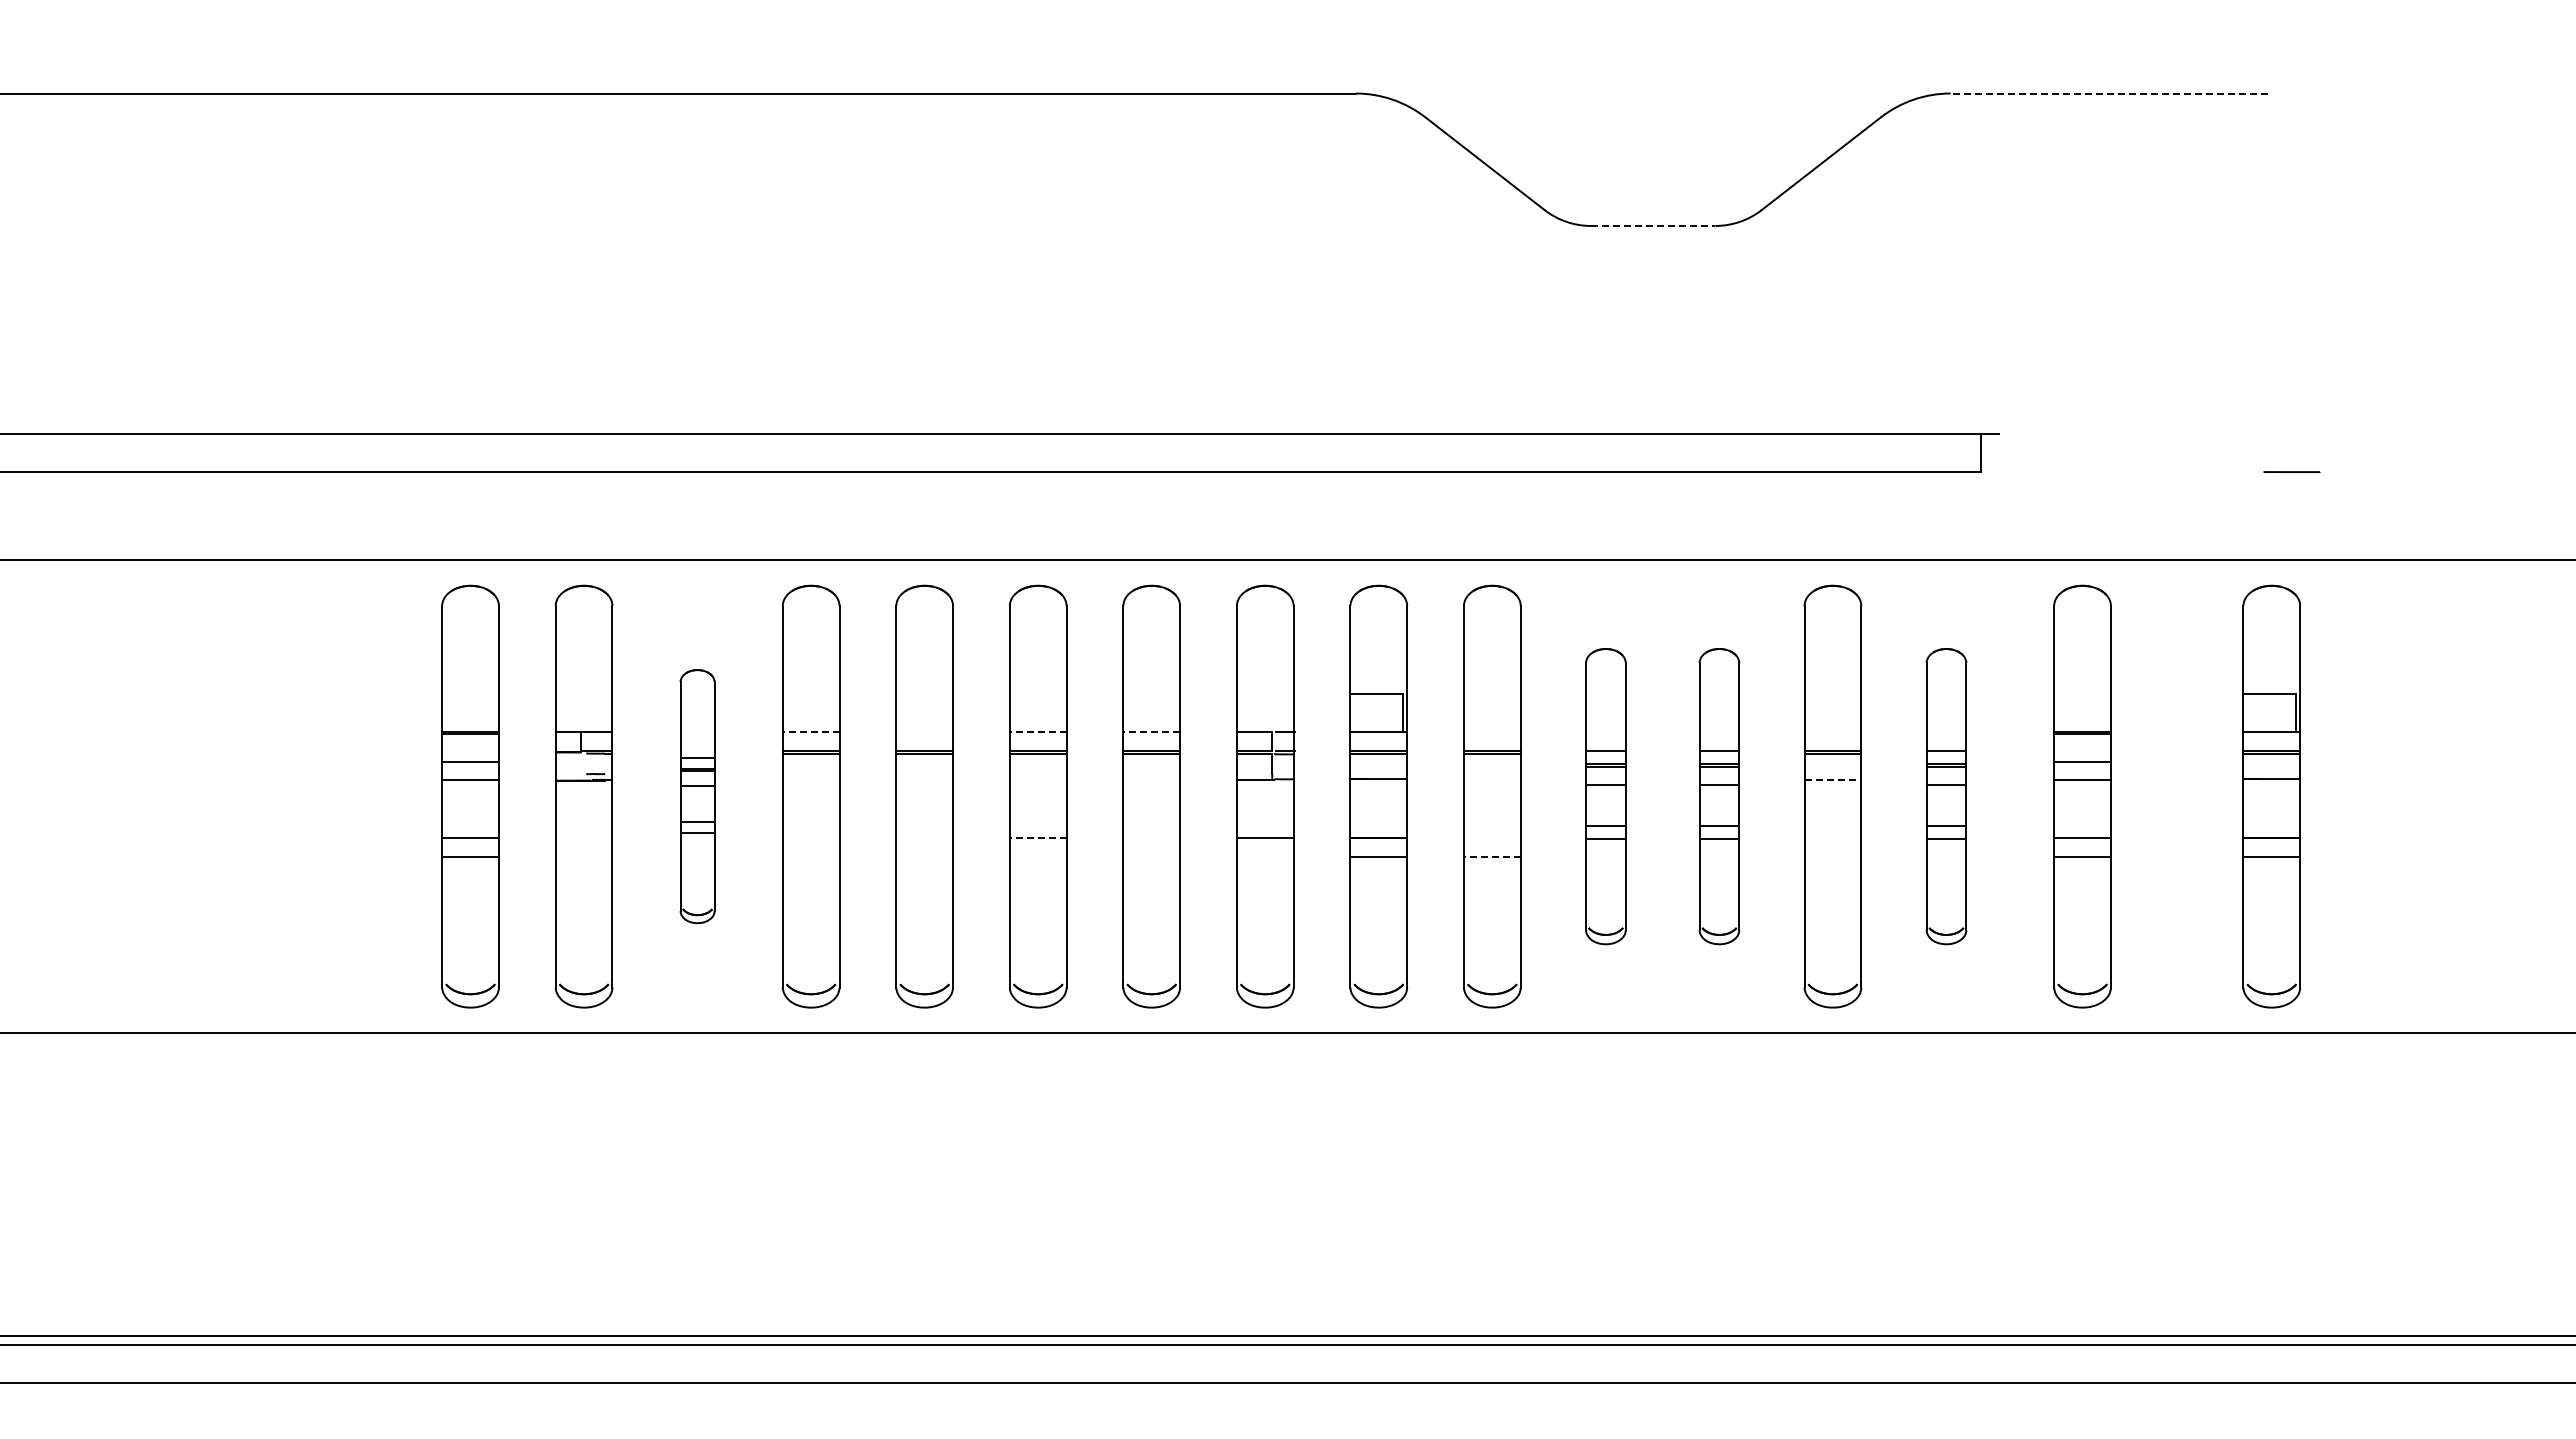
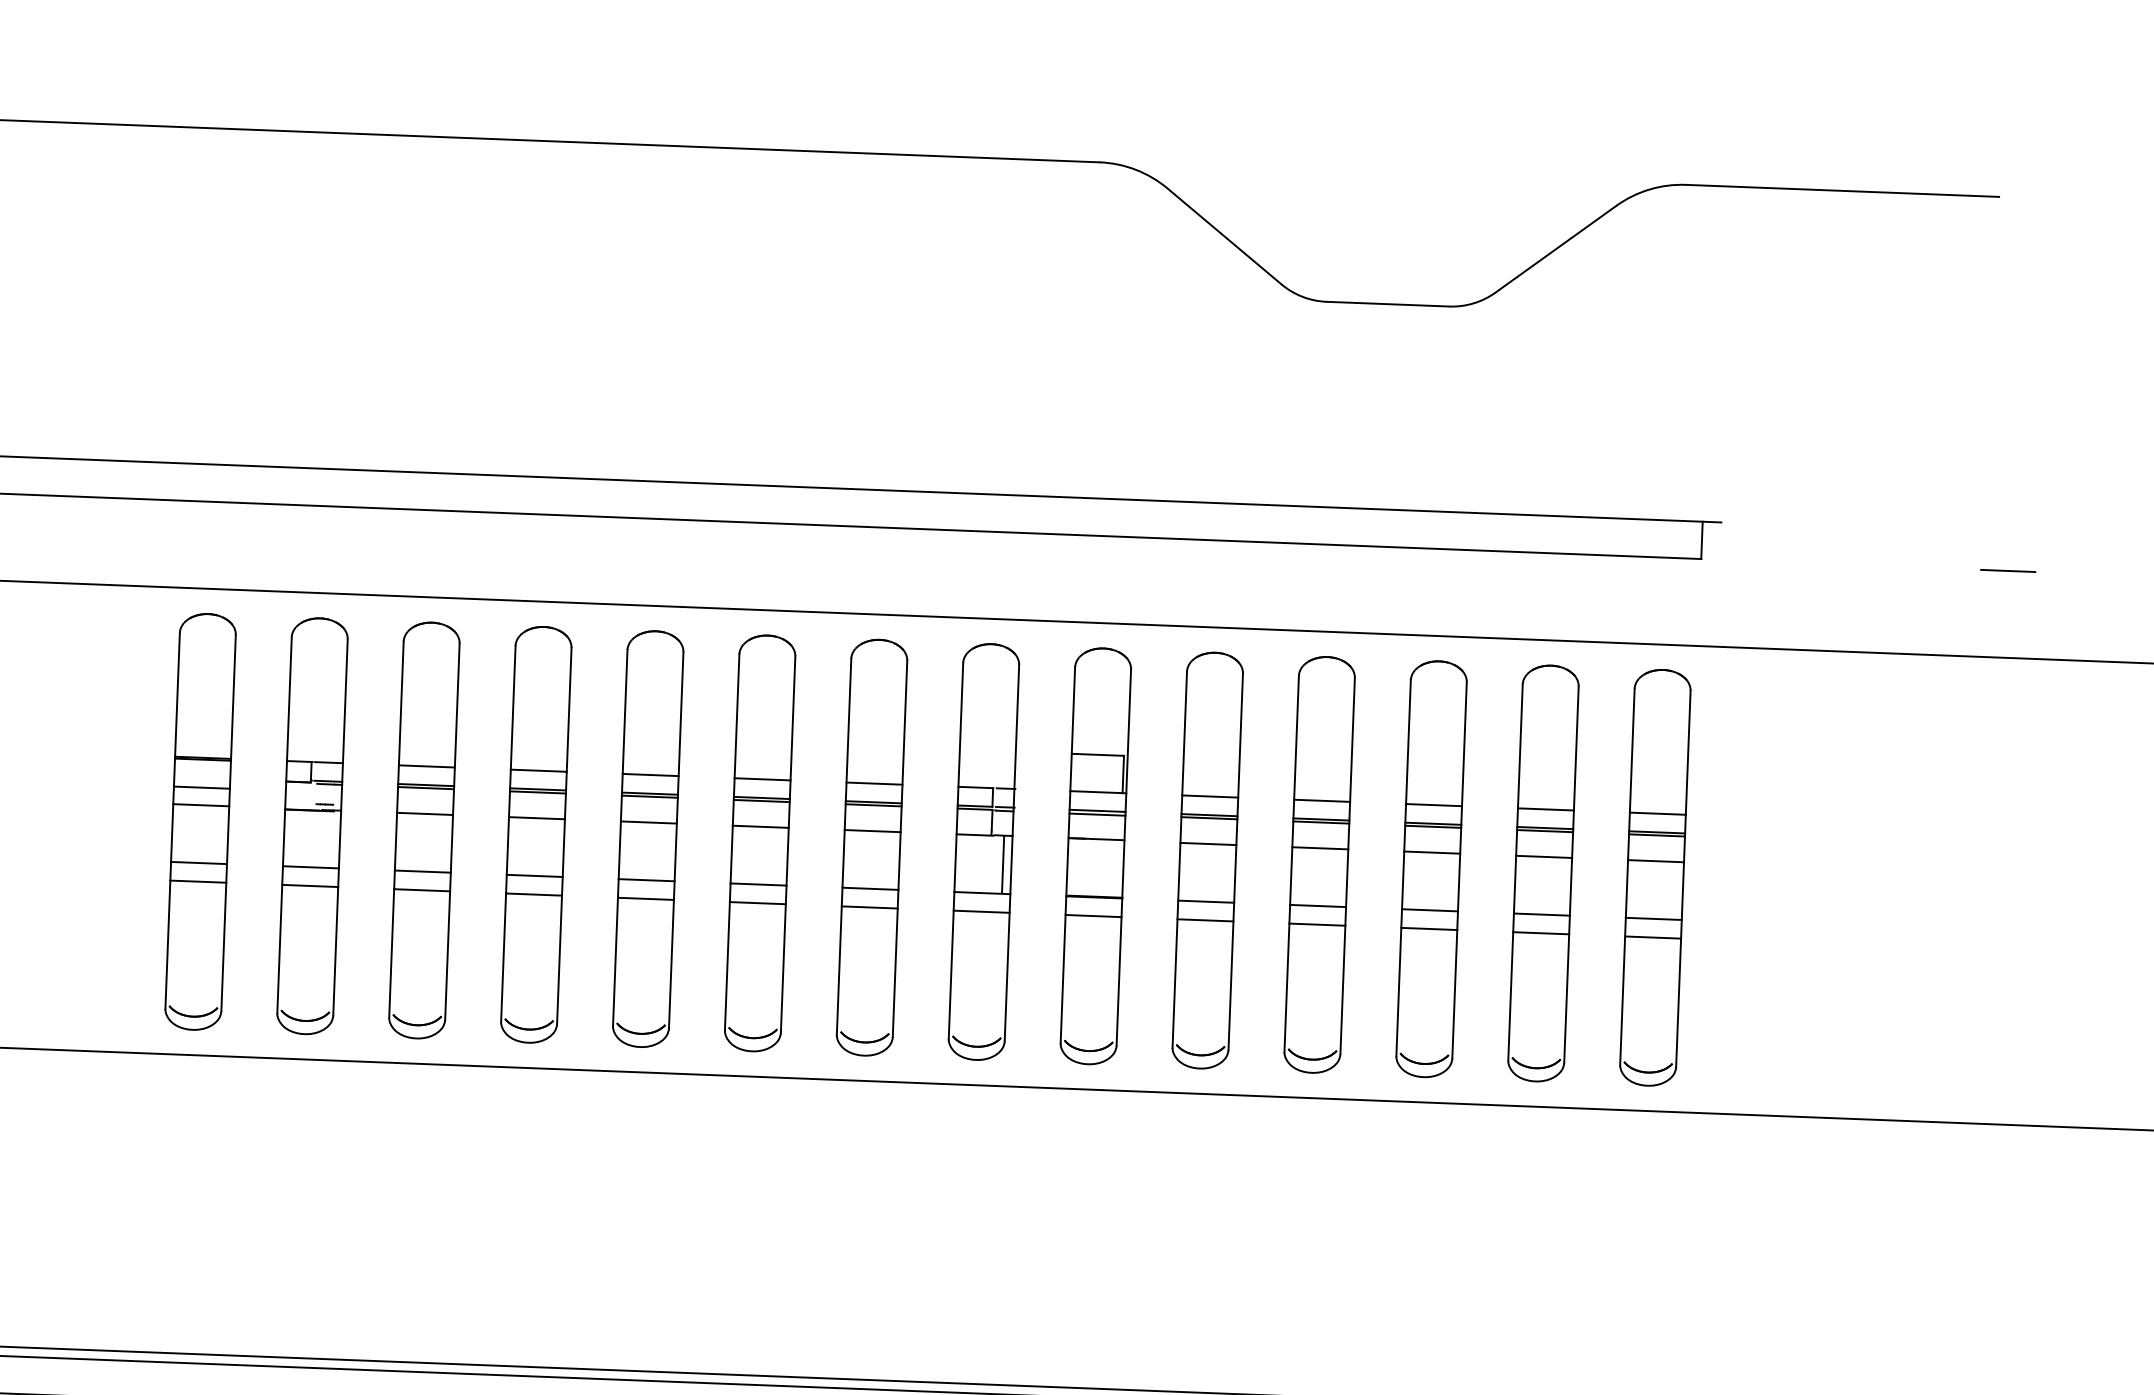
line: (2109, 93) -> (1842, 190), dashed -> solid
line: (1653, 225) -> (1388, 303), dashed -> solid
line: (810, 731) -> (538, 770), dashed -> solid
line: (924, 731) -> (650, 774), added
line: (1037, 731) -> (761, 779), dashed -> solid
line: (1151, 731) -> (874, 783), dashed -> solid
line: (1491, 731) -> (1209, 796), added
line: (1832, 731) -> (1545, 809), added
line: (810, 779) -> (536, 817), added
line: (924, 779) -> (648, 822), added
line: (1037, 779) -> (760, 826), added
line: (1151, 779) -> (872, 830), added
line: (1491, 779) -> (1207, 843), added
line: (1833, 779) -> (1544, 856), dashed -> solid
part: (697, 796) -> (424, 830), size x1.67
part: (1605, 796) -> (1319, 864), size x1.43
part: (1719, 796) -> (1431, 869), size x1.43
part: (1946, 796) -> (1655, 877), size x1.43
part: (2082, 796) -> (1789, 882), removed
part: (2271, 796) -> (1975, 889), removed
line: (1285, 808) -> (1003, 864), added
line: (583, 838) -> (310, 867), added
line: (810, 838) -> (534, 876), added
line: (924, 838) -> (646, 880), added
line: (1037, 838) -> (757, 884), dashed -> solid
line: (1151, 838) -> (870, 888), added
line: (1491, 838) -> (1205, 901), added
line: (1832, 838) -> (1541, 914), added
line: (583, 857) -> (309, 886), added
line: (810, 857) -> (533, 894), added
line: (924, 857) -> (645, 899), added
line: (1037, 857) -> (757, 903), added
line: (1151, 857) -> (869, 907), added
line: (1264, 857) -> (980, 911), added
line: (1491, 857) -> (1204, 920), dashed -> solid
line: (1832, 857) -> (1540, 933), added

